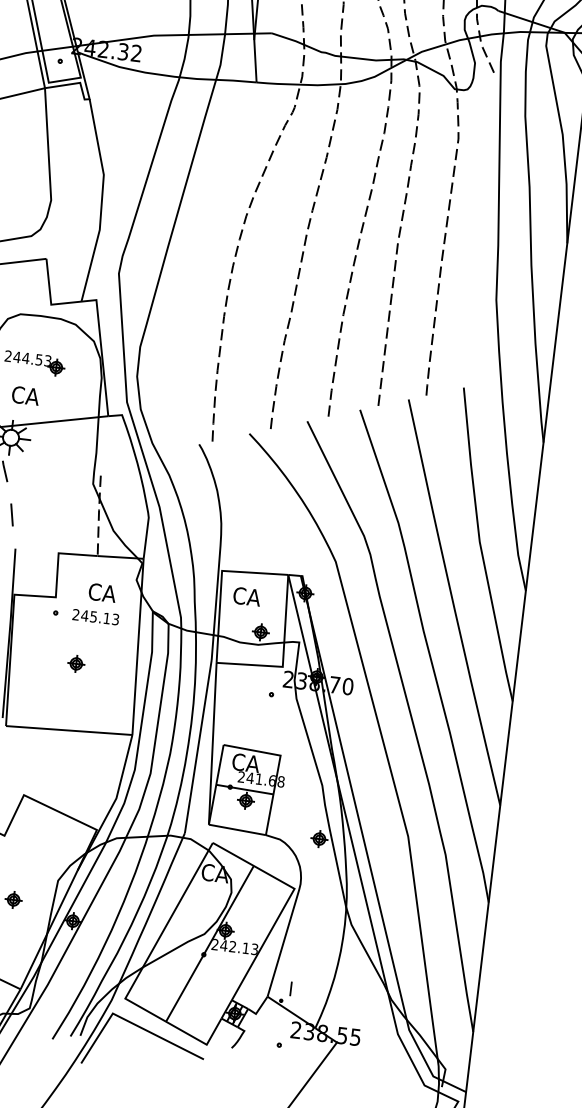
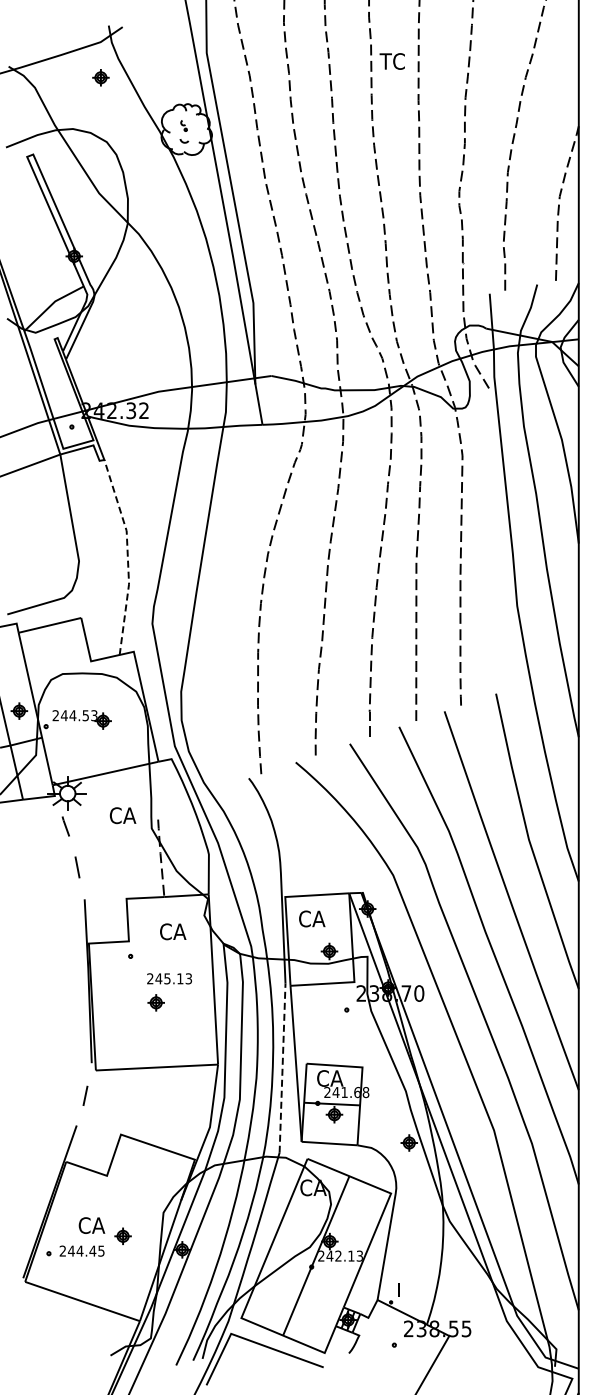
line: (101, 200) -> (127, 555), solid -> dashed
text: (25, 395) -> (122, 815), moved
text: (95, 616) -> (169, 978), moved
line: (198, 746) -> (282, 1068), solid -> dashed

